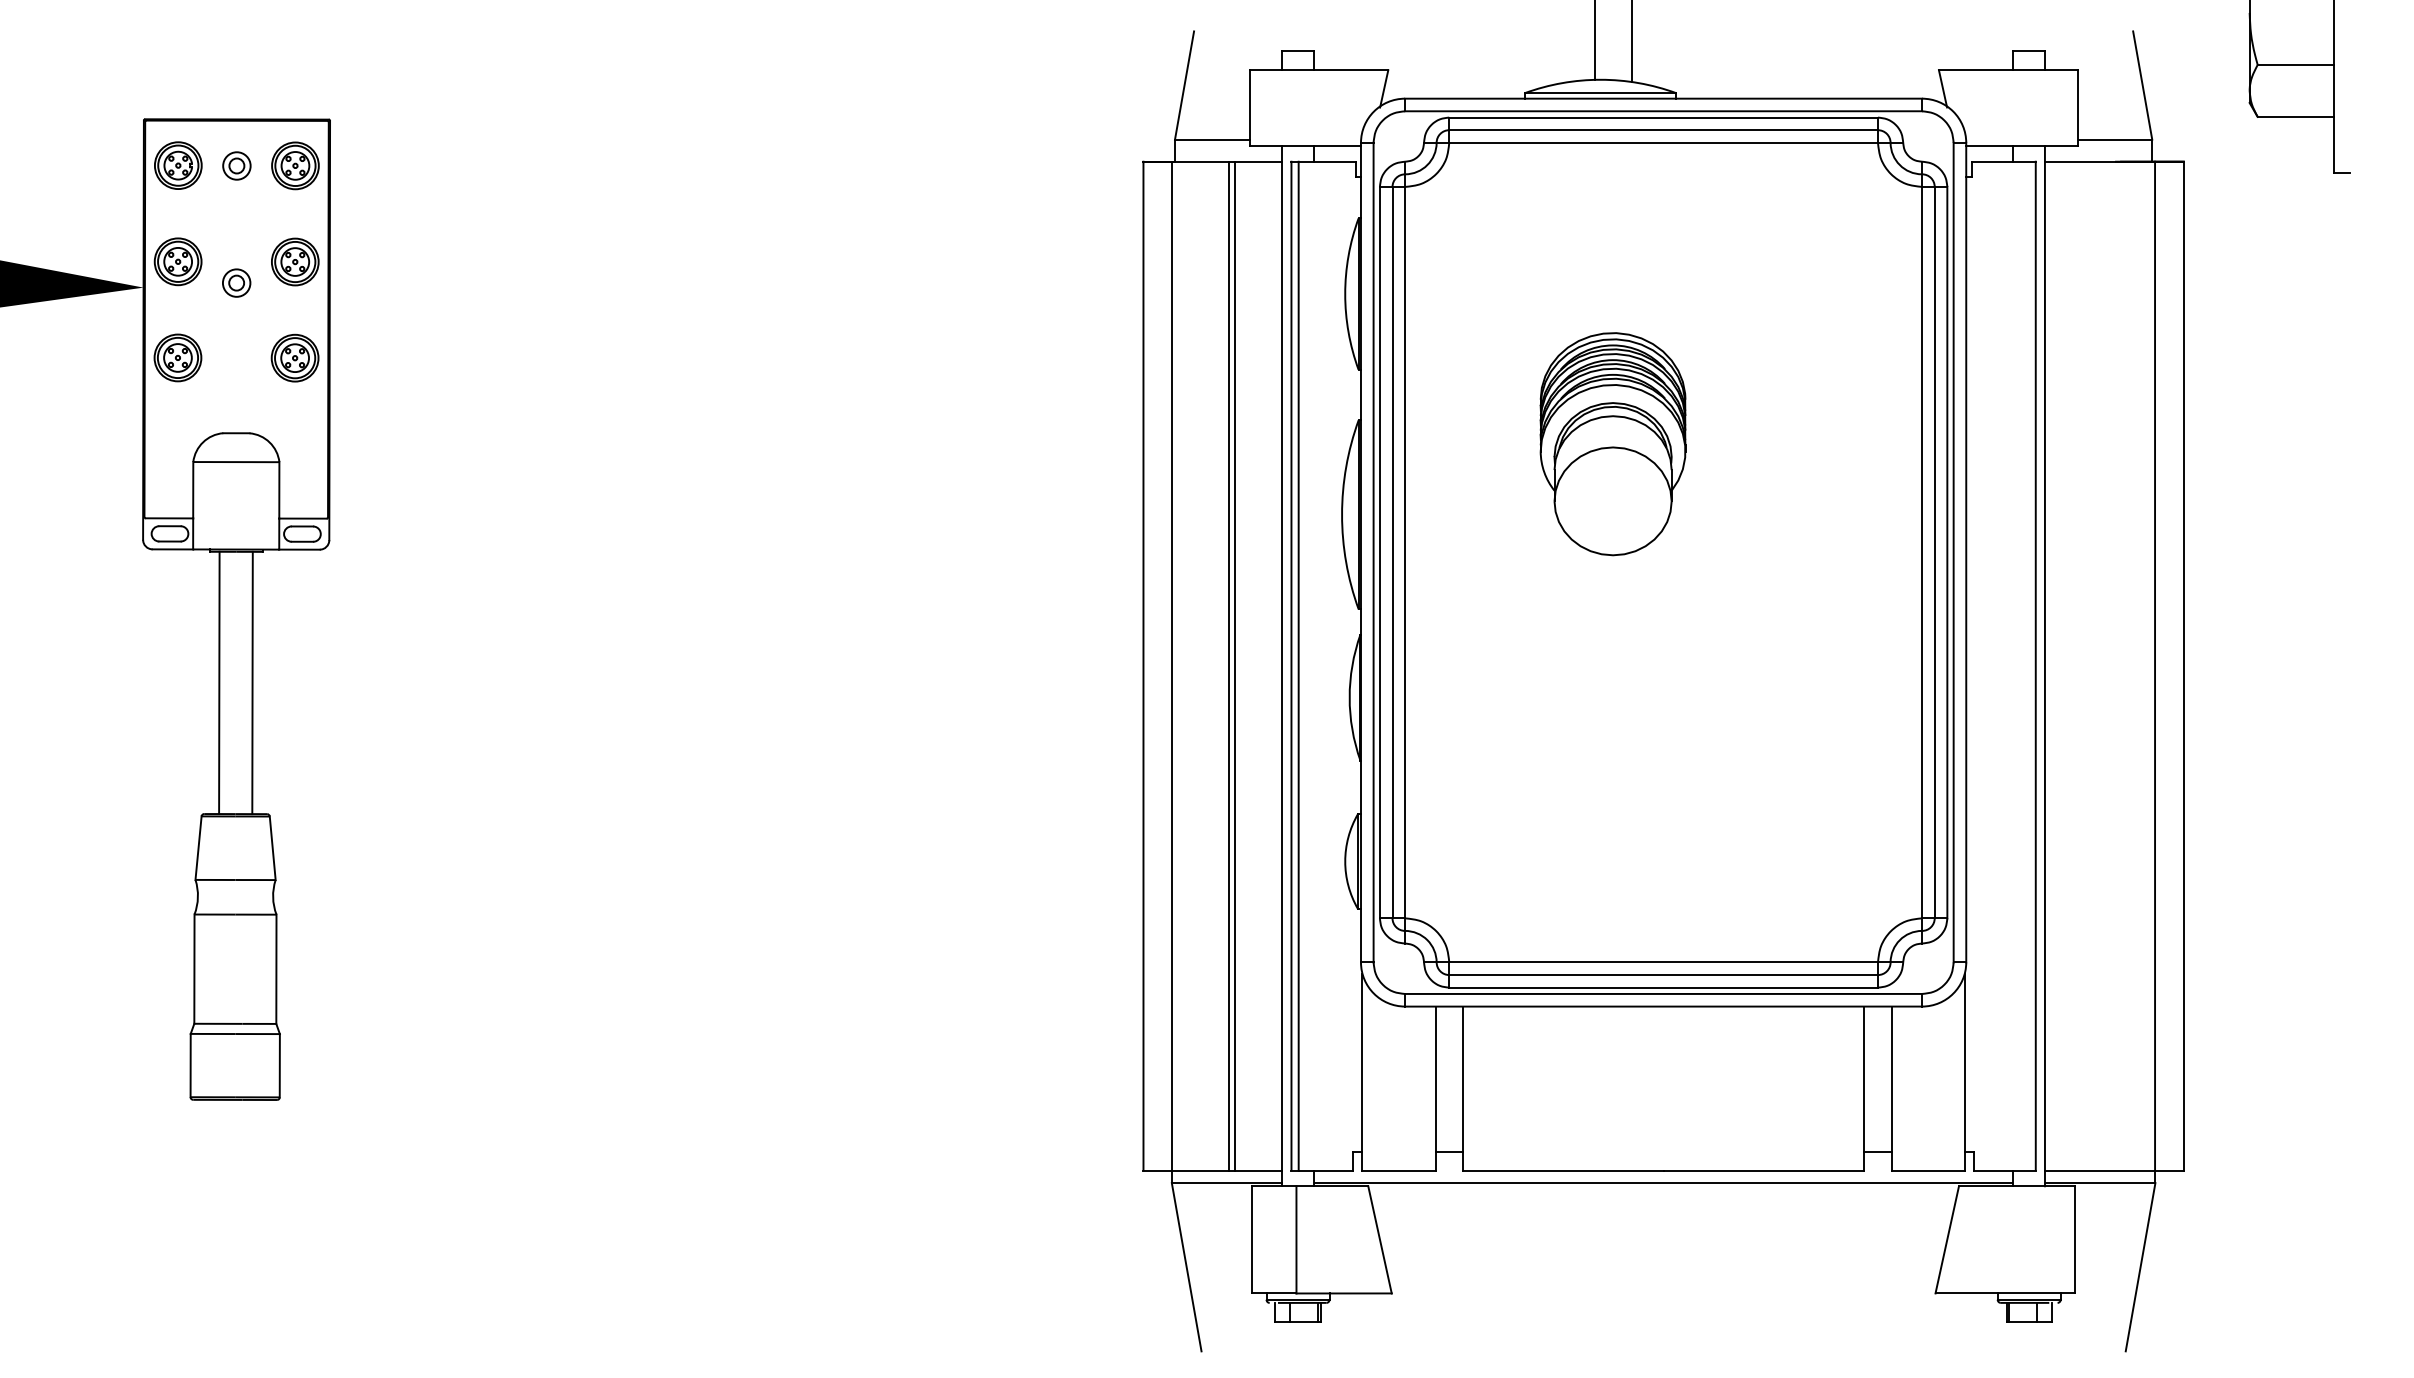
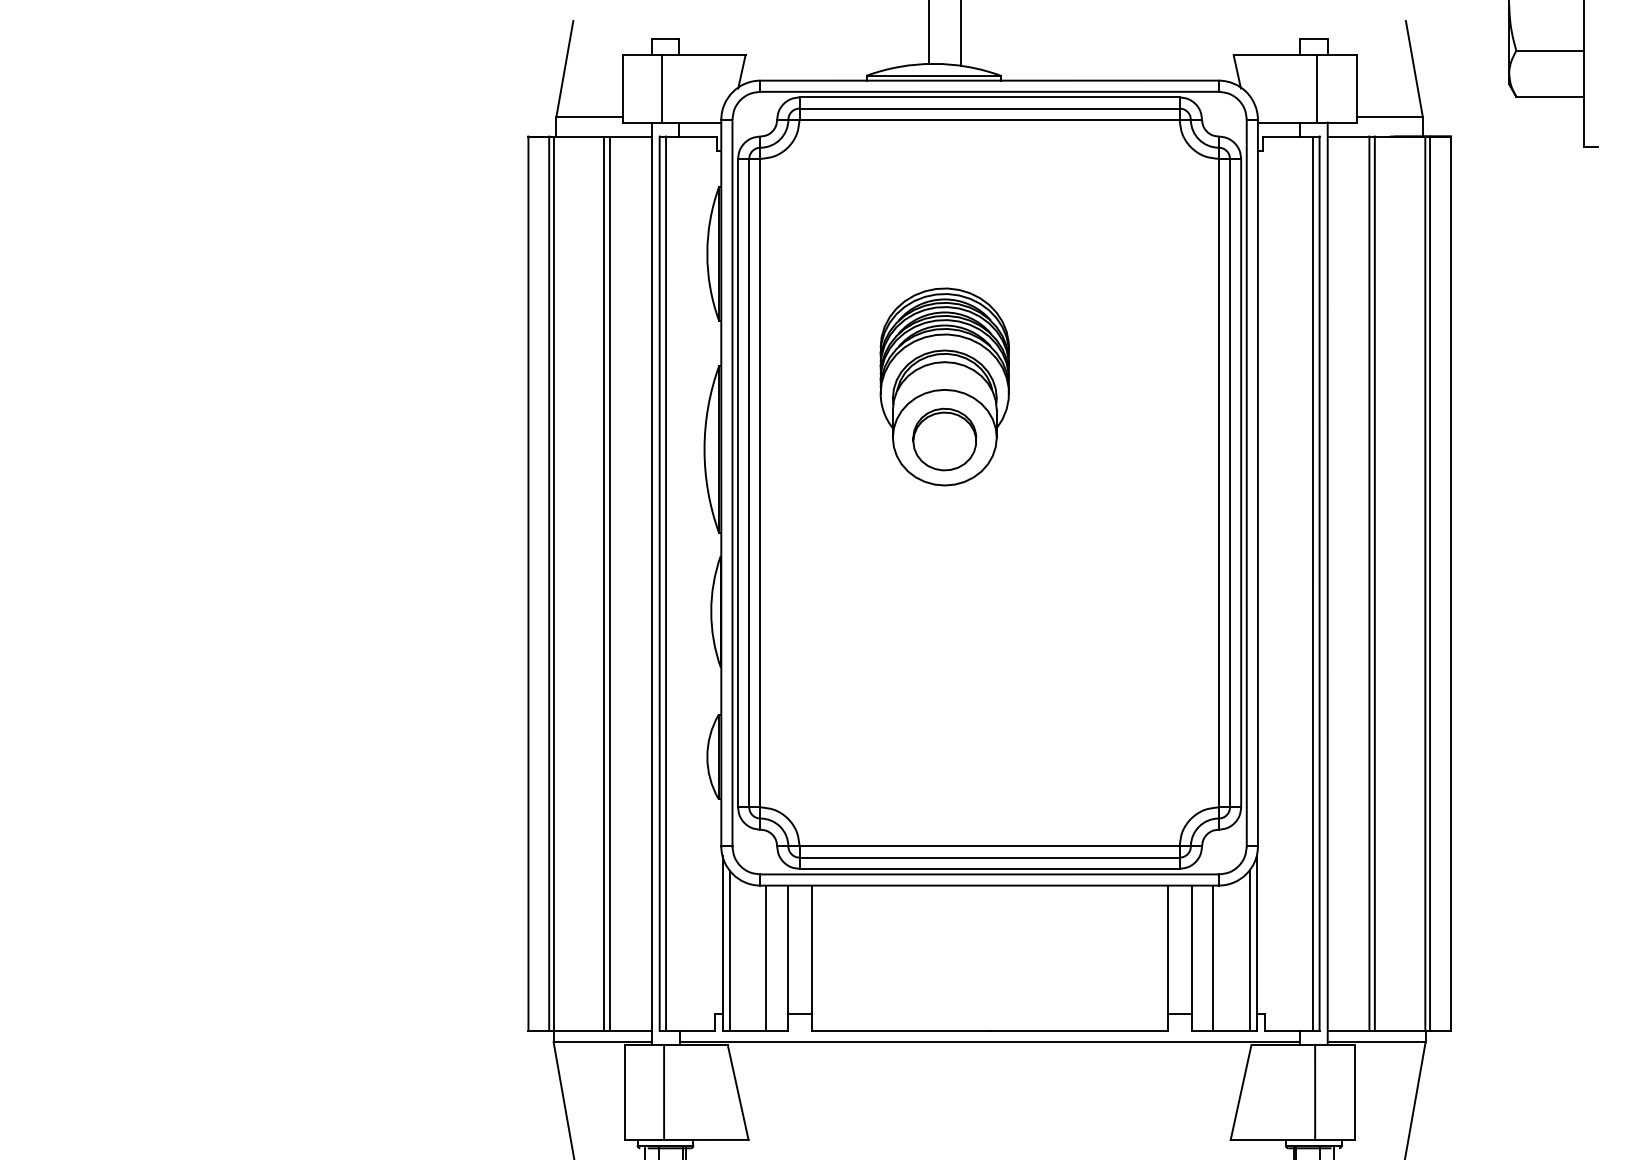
line: (1294, 107) -> (662, 88), added
line: (2033, 107) -> (1317, 88), added
part: (1612, 503) -> (944, 439), added
line: (1166, 665) -> (548, 583), added
line: (2028, 665) -> (1313, 583), added
line: (2091, 665) -> (1368, 583), added
line: (2098, 665) -> (1375, 583), added
line: (2160, 665) -> (1430, 583), added
line: (1370, 1079) -> (729, 950), added
line: (1956, 1079) -> (1249, 950), added
line: (1411, 1088) -> (766, 958), added
line: (1915, 1088) -> (1212, 958), added
line: (2030, 1239) -> (1314, 1092), added

